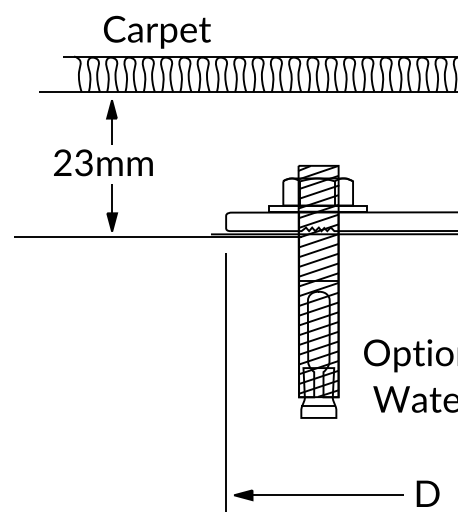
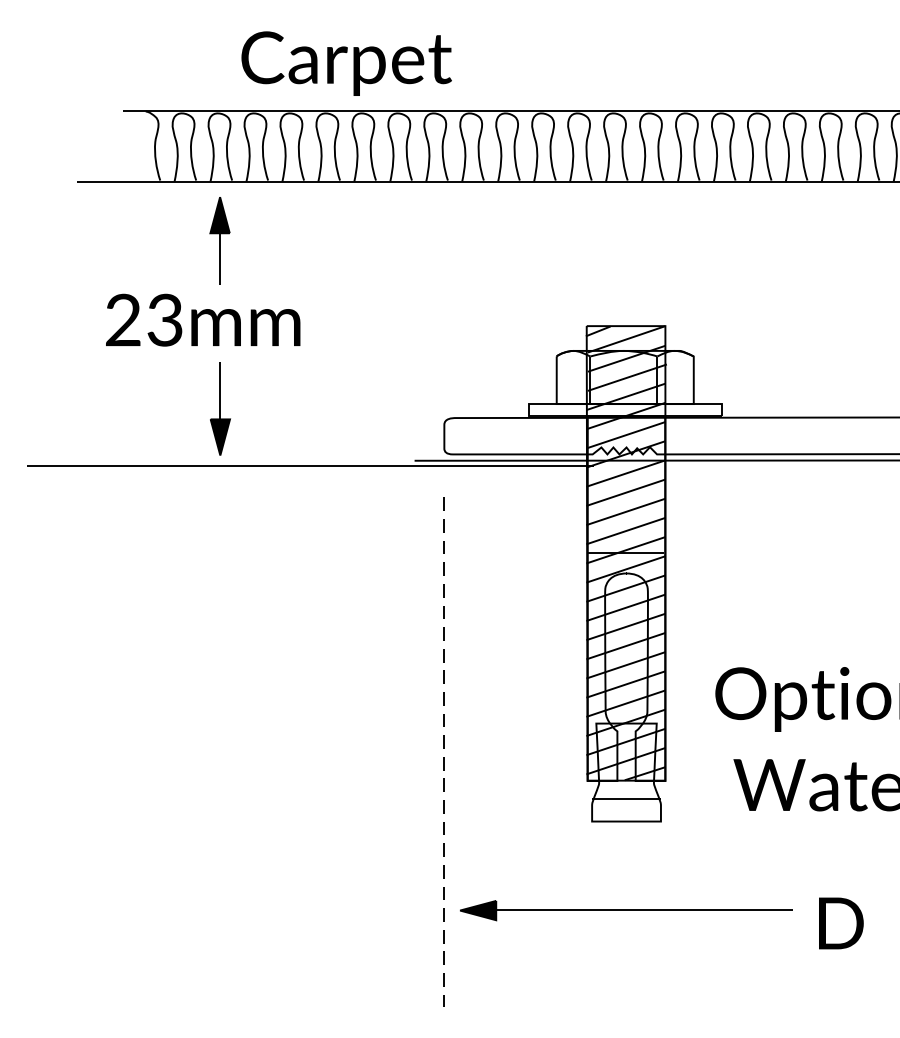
text: (157, 31) -> (346, 62), moved
line: (225, 382) -> (443, 751), solid -> dashed
text: (427, 493) -> (840, 922), moved
part: (318, 495) -> (625, 911), moved

